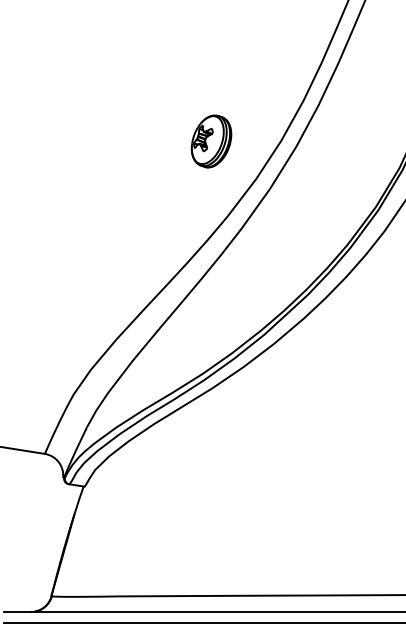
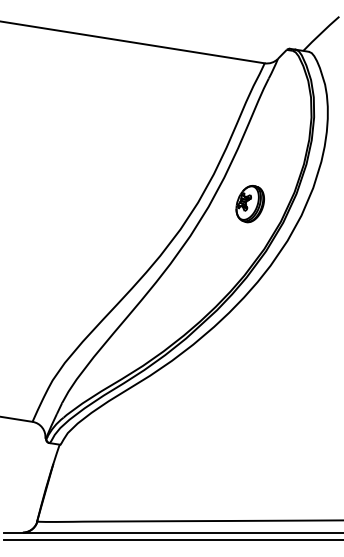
part: (210, 142) -> (249, 204), moved

